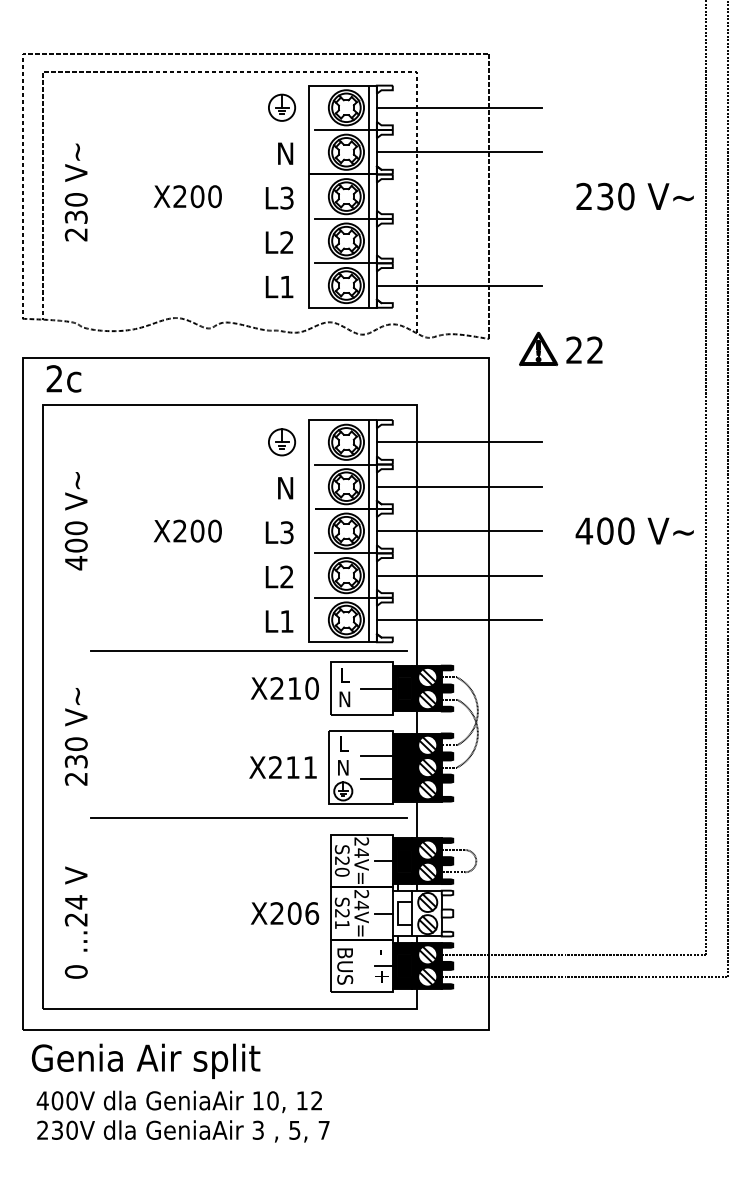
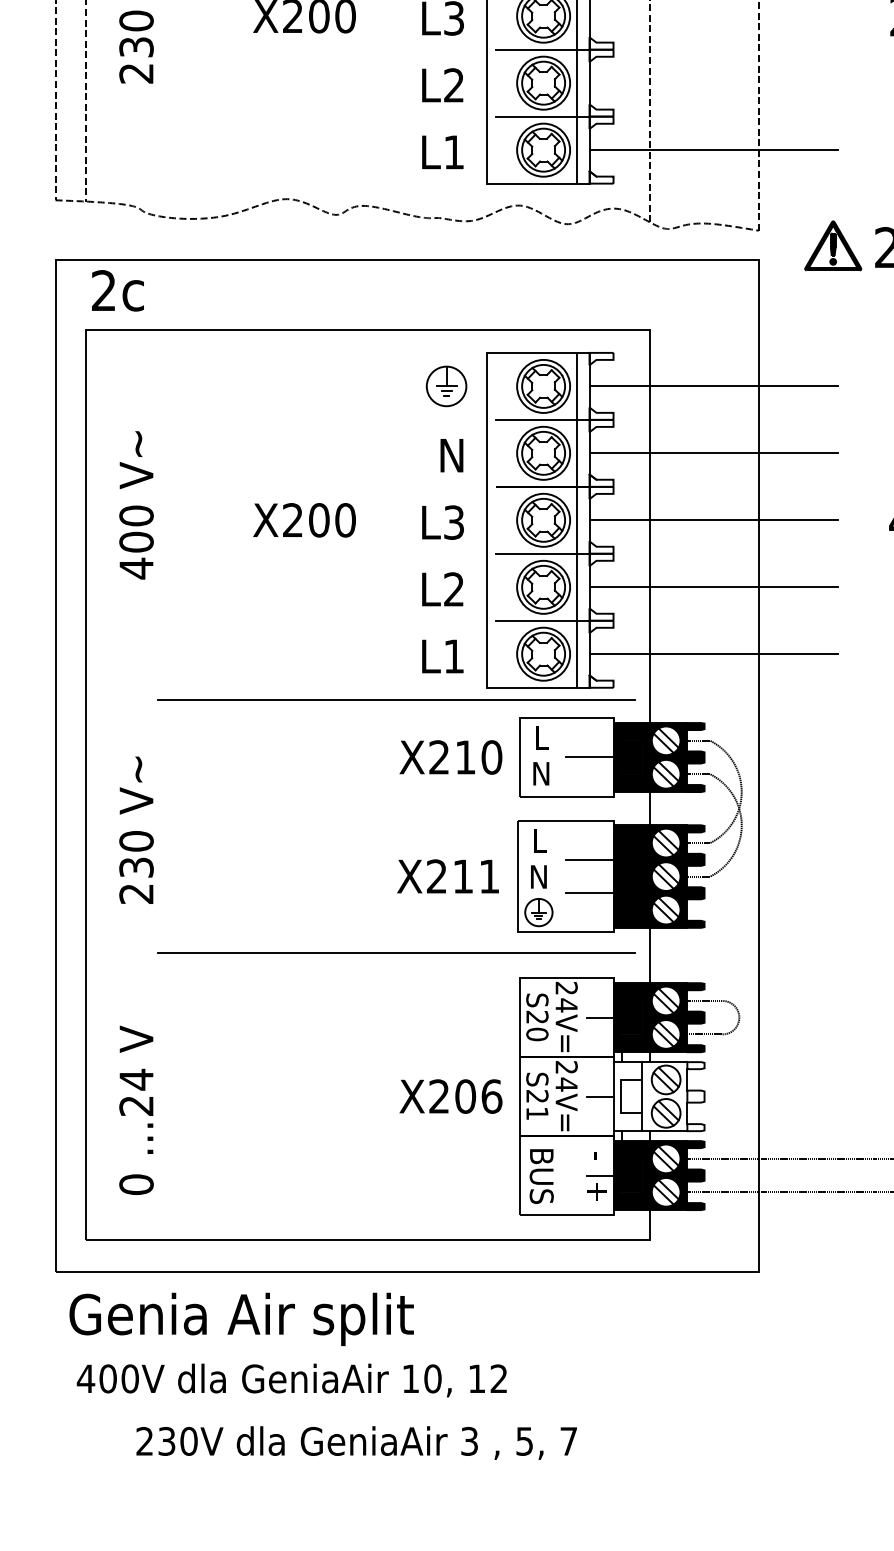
text: (183, 1131) -> (356, 1443), moved

